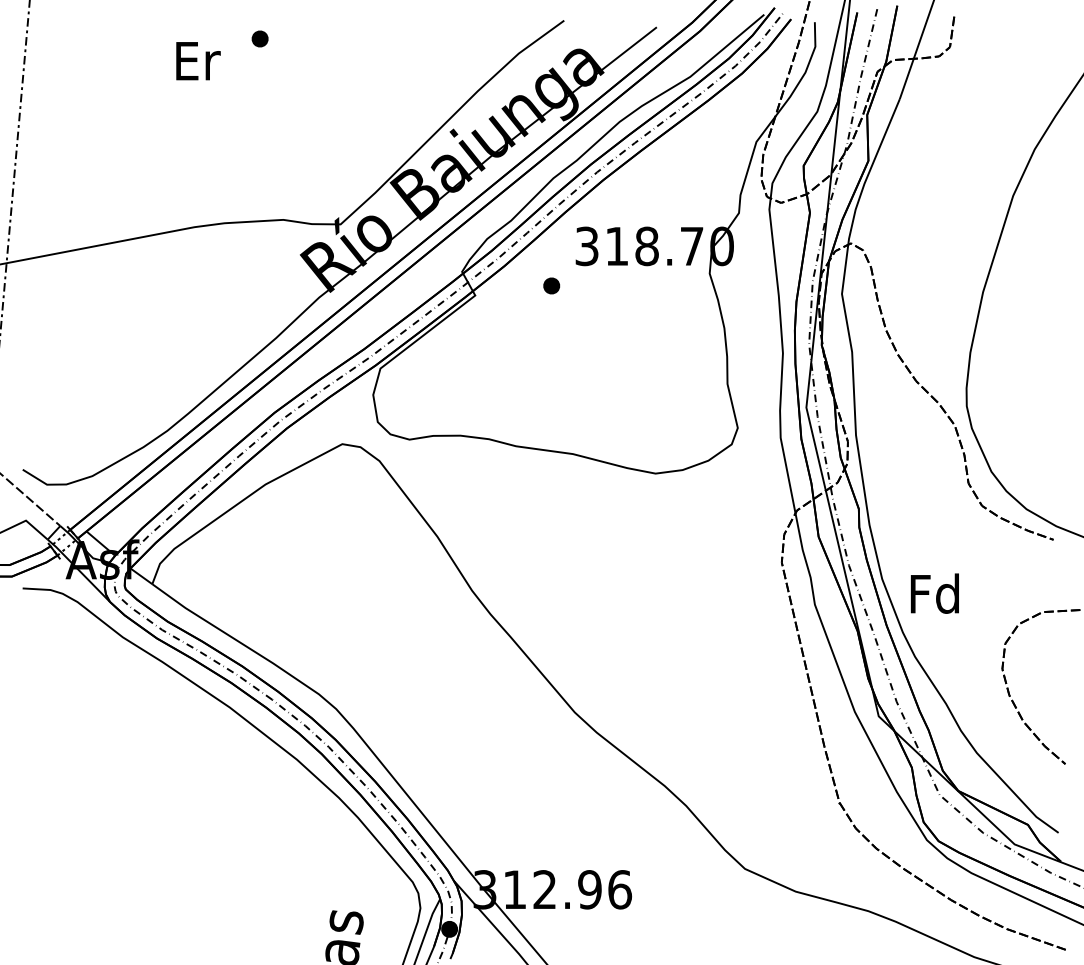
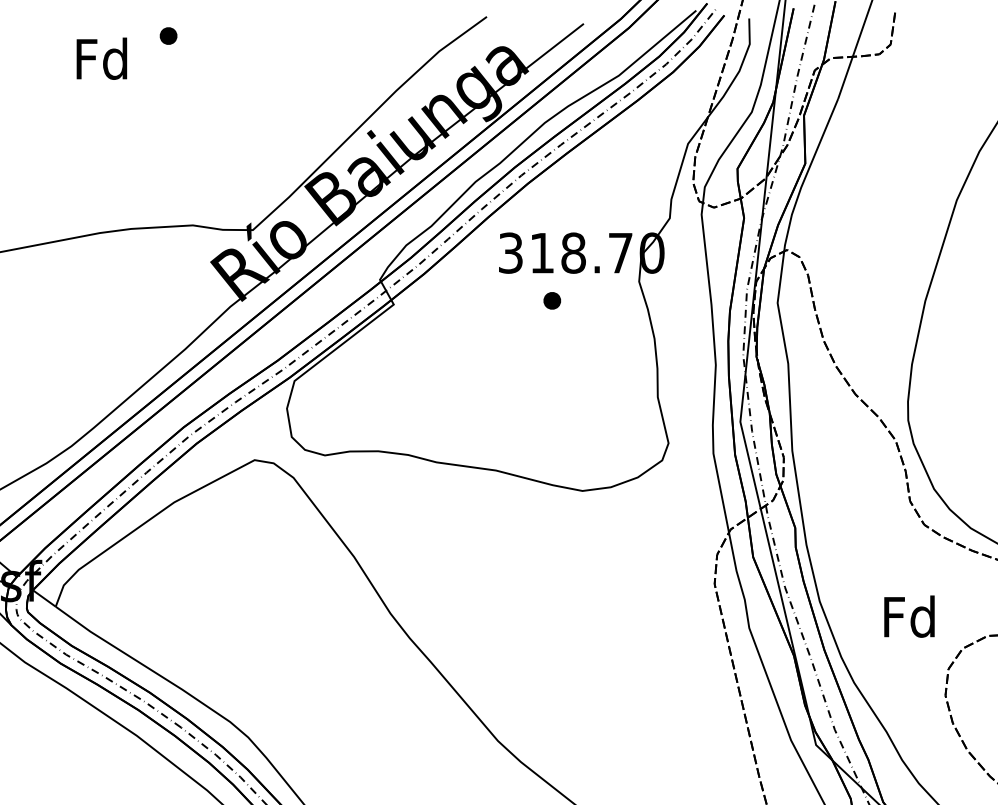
text: (196, 60) -> (101, 58), Er -> Fd
part: (551, 285) -> (552, 300), moved
text: (934, 593) -> (909, 616), moved

